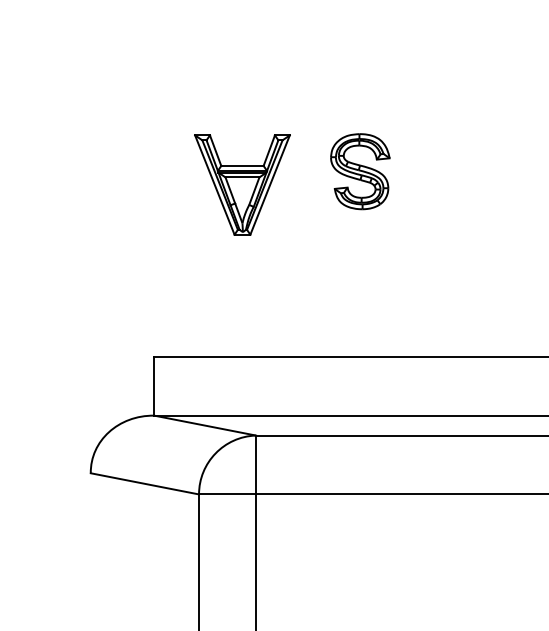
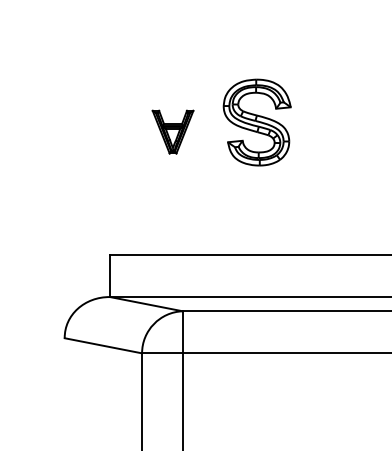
part: (360, 171) -> (257, 122), size x1.6
part: (241, 183) -> (172, 131), size x0.6

